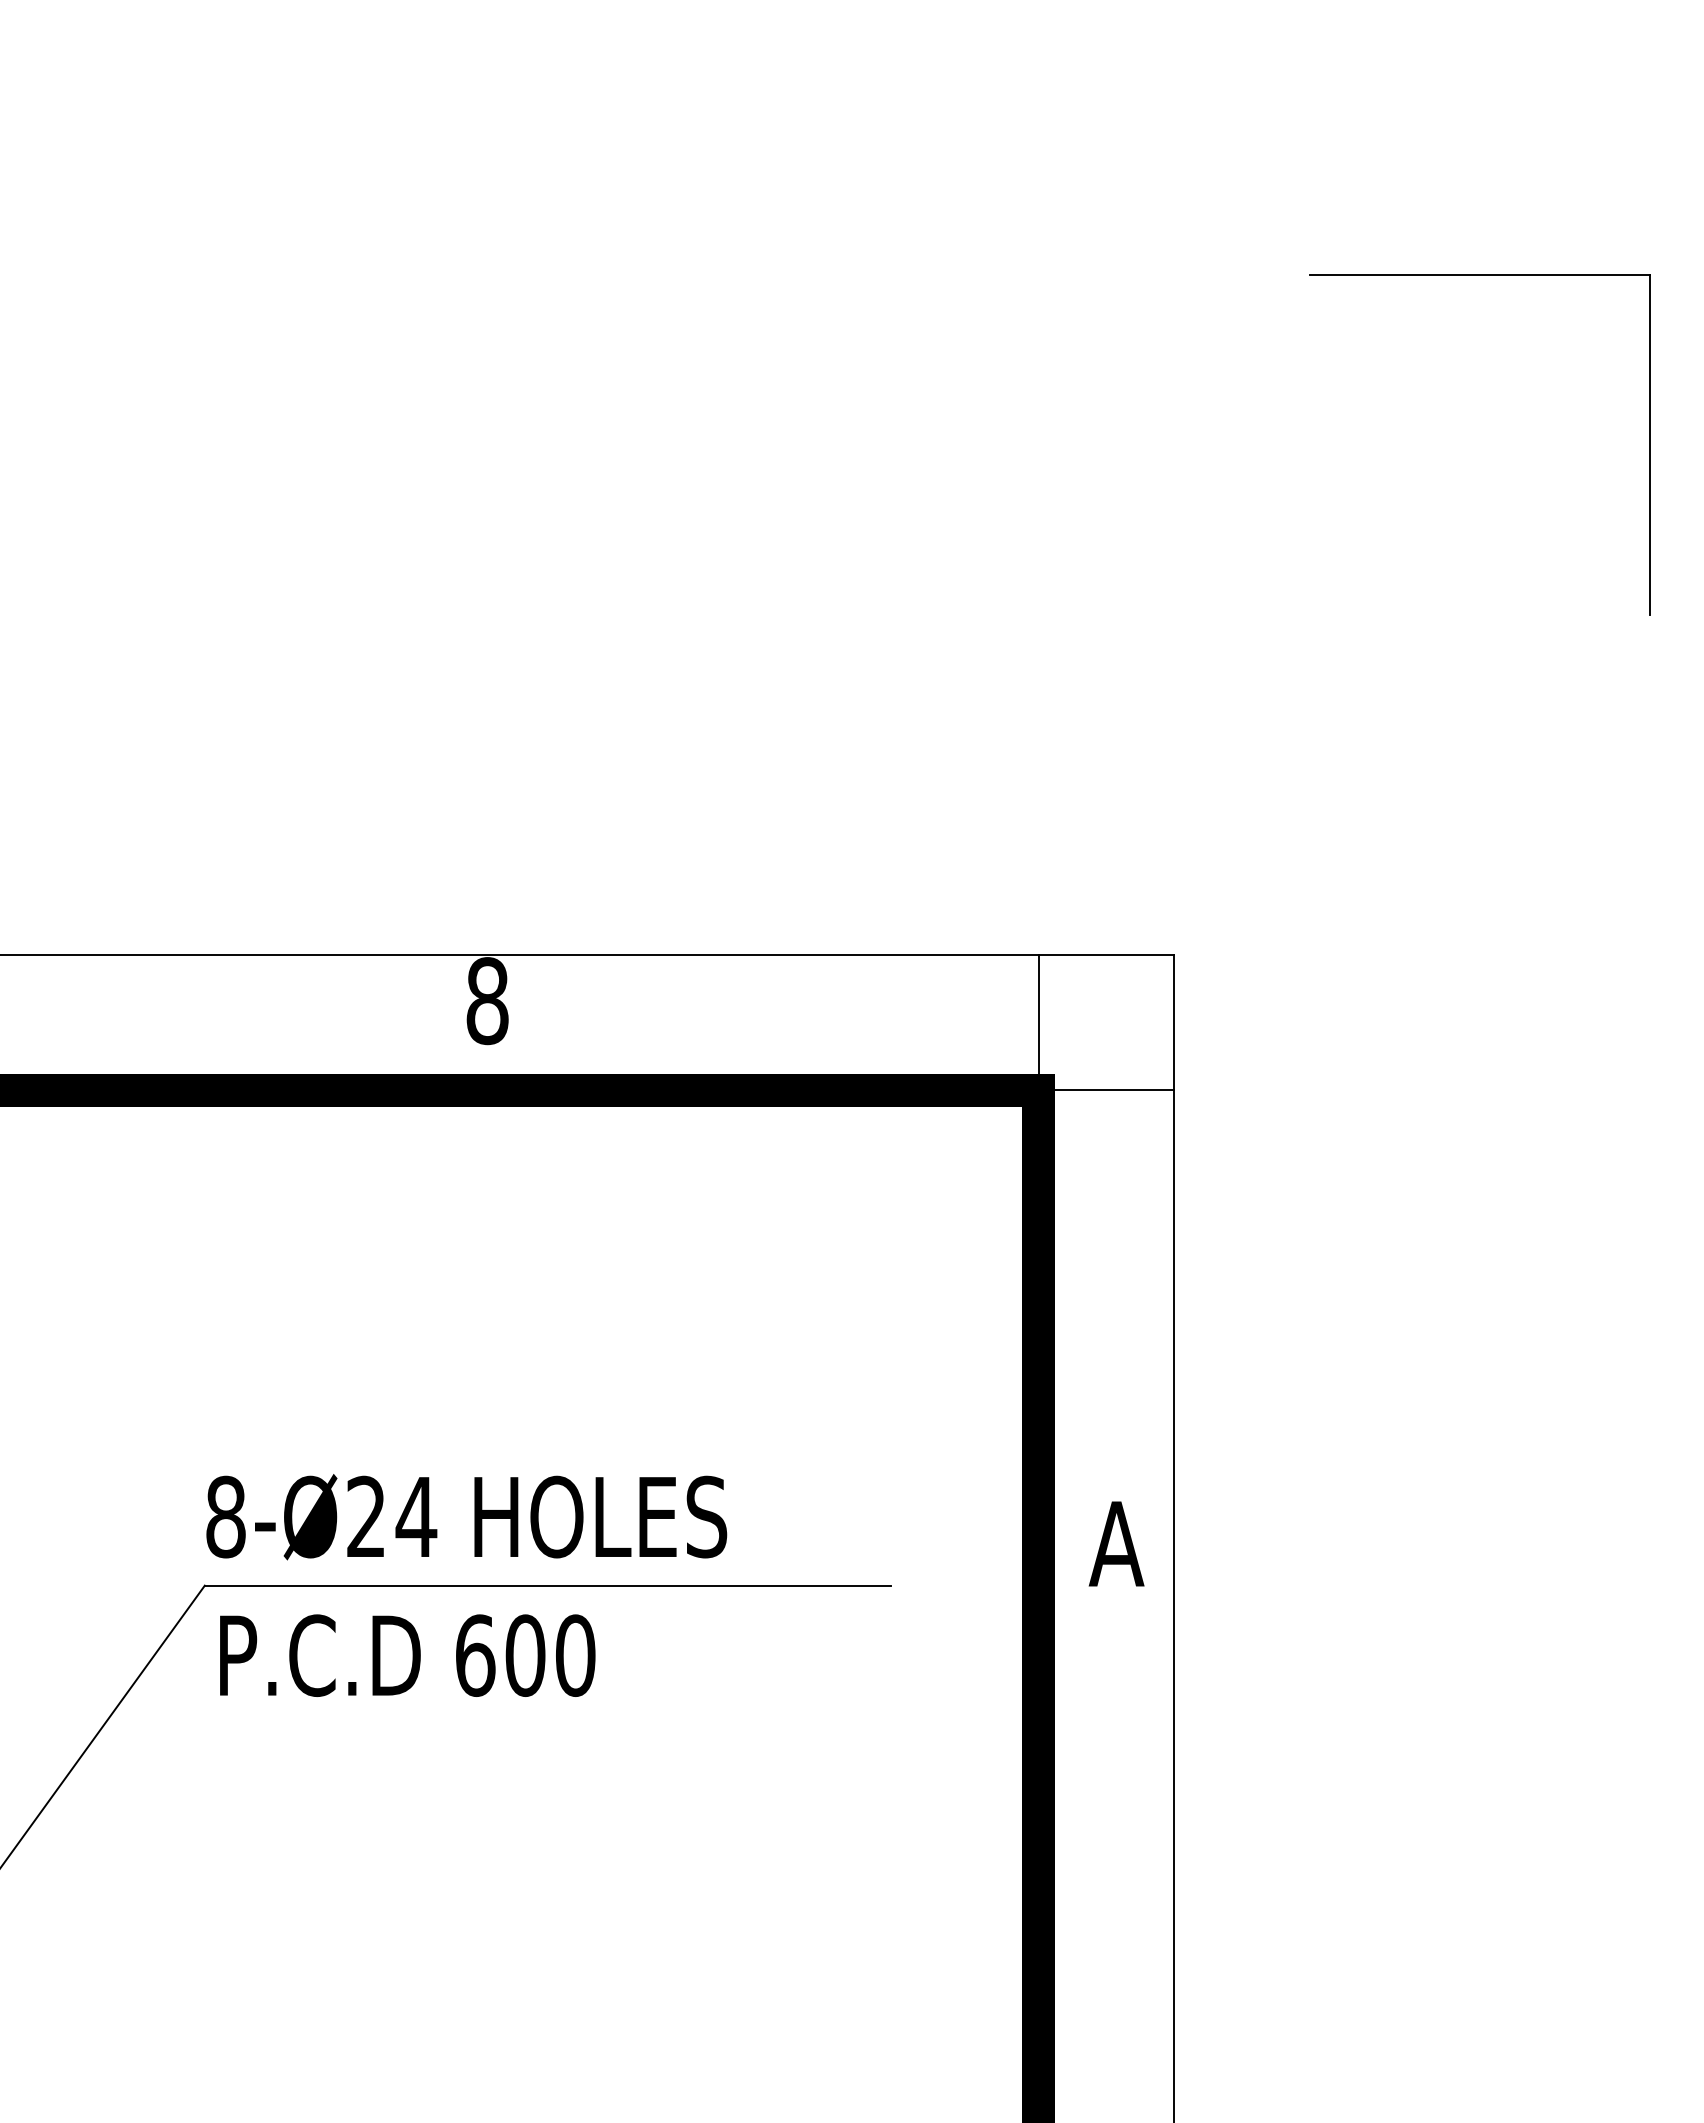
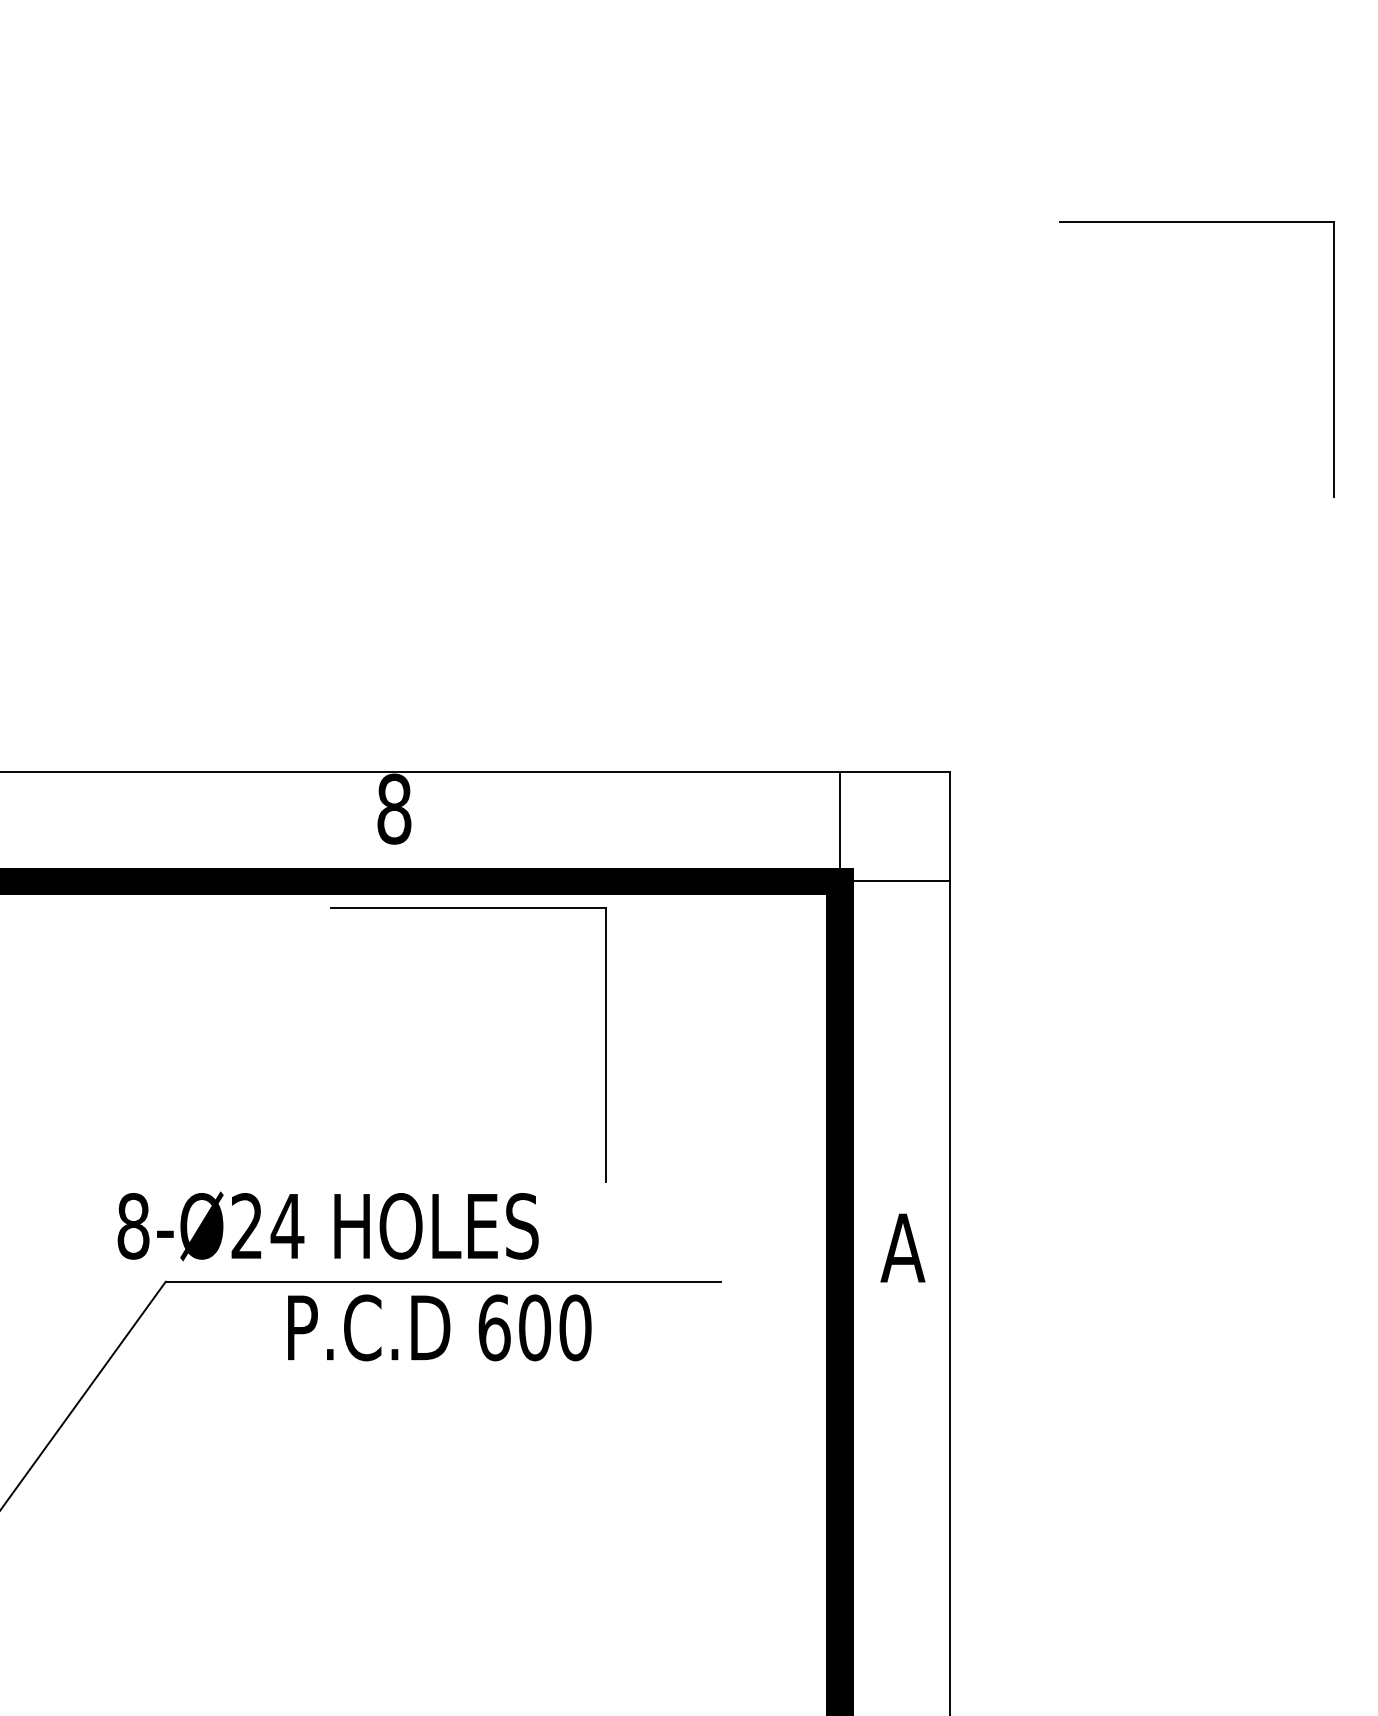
part: (578, 1123) -> (467, 908), added
text: (466, 1517) -> (328, 1226), moved
text: (407, 1655) -> (439, 1327), moved

